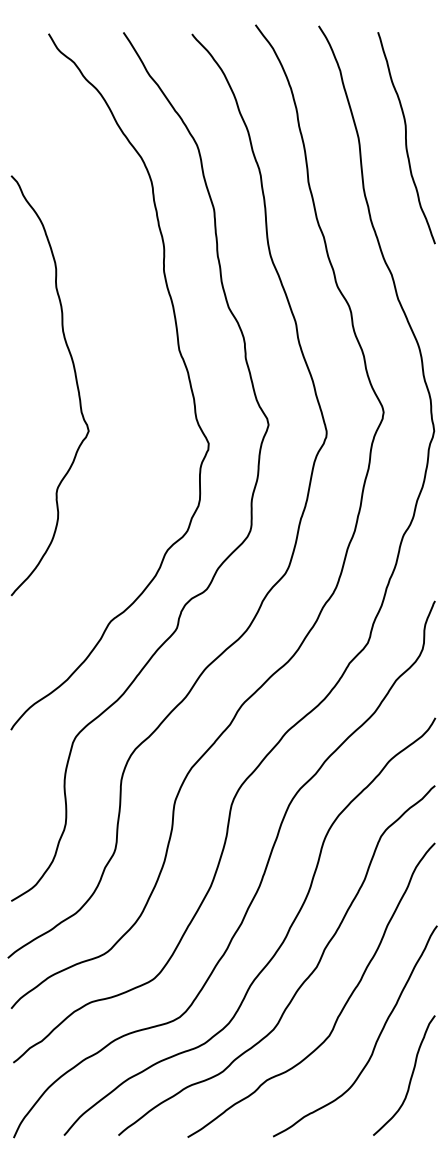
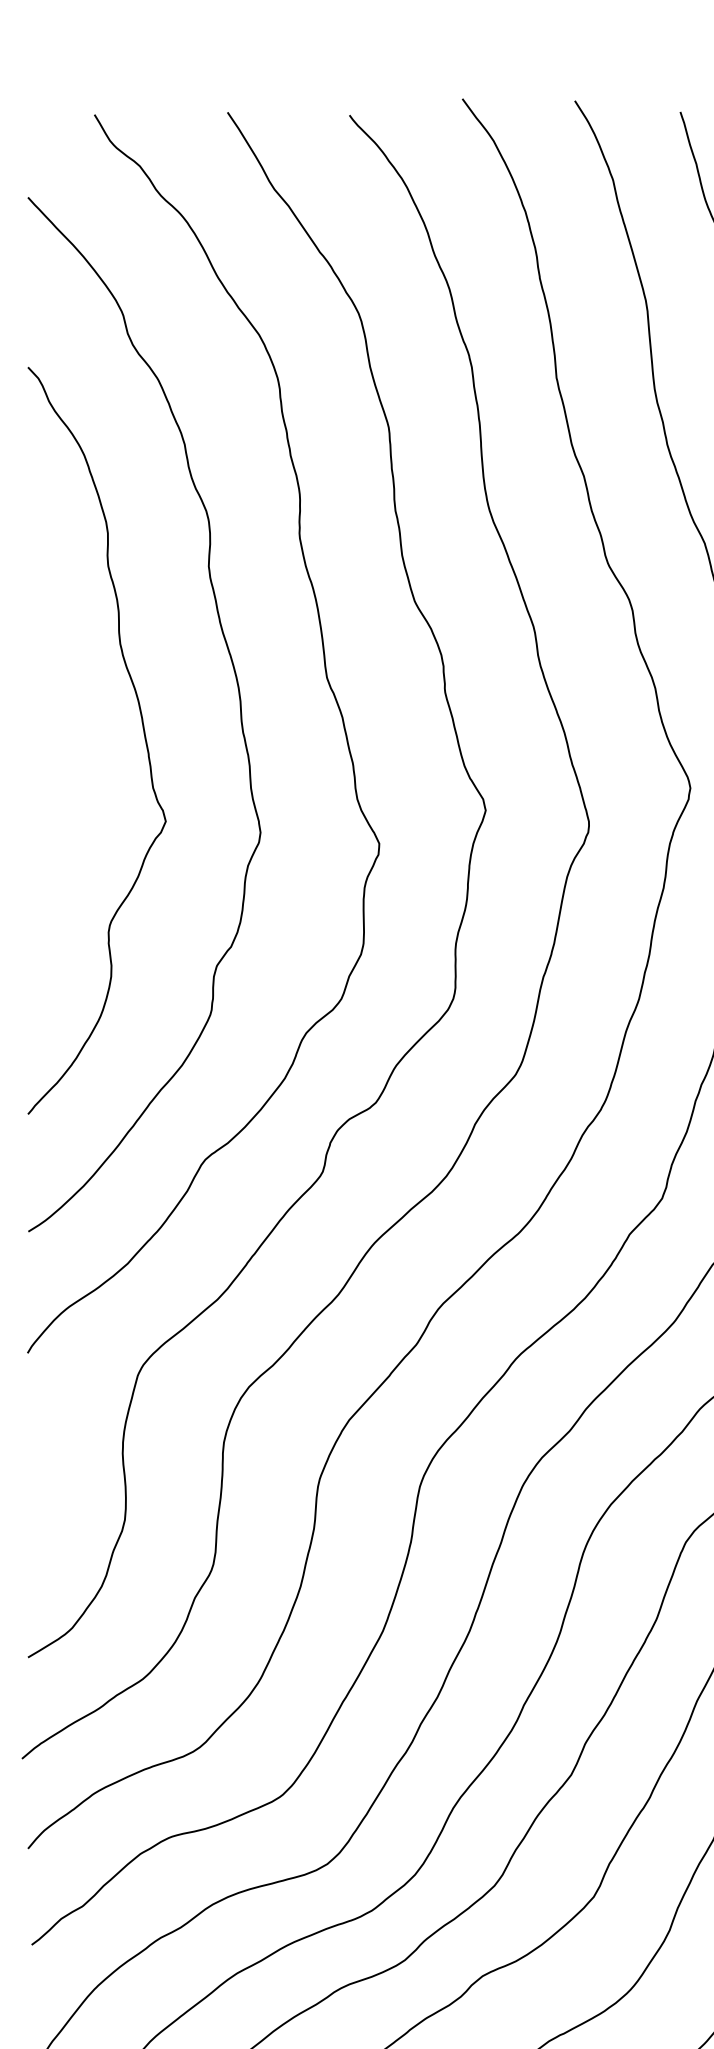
curve: (129, 364) -> (238, 702), added

